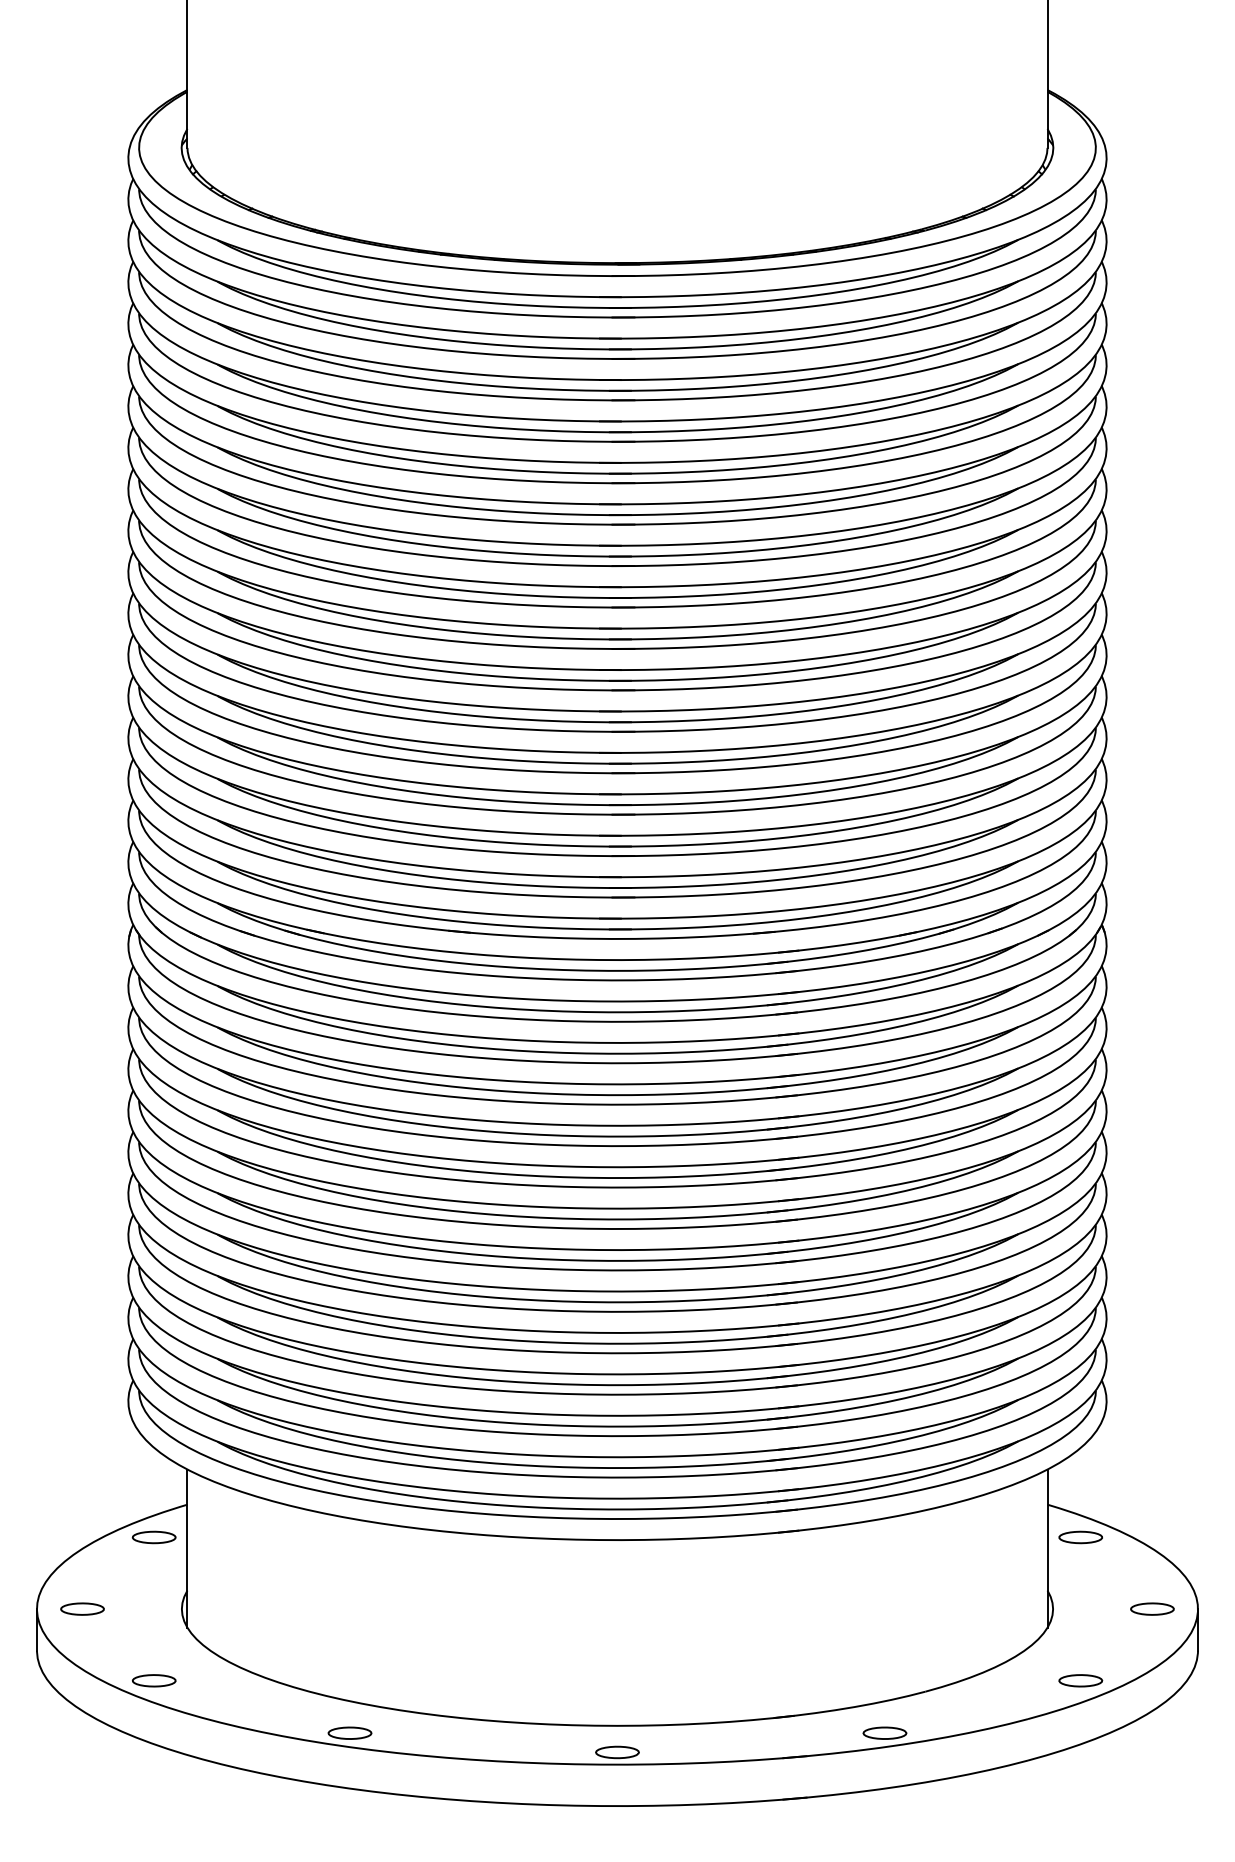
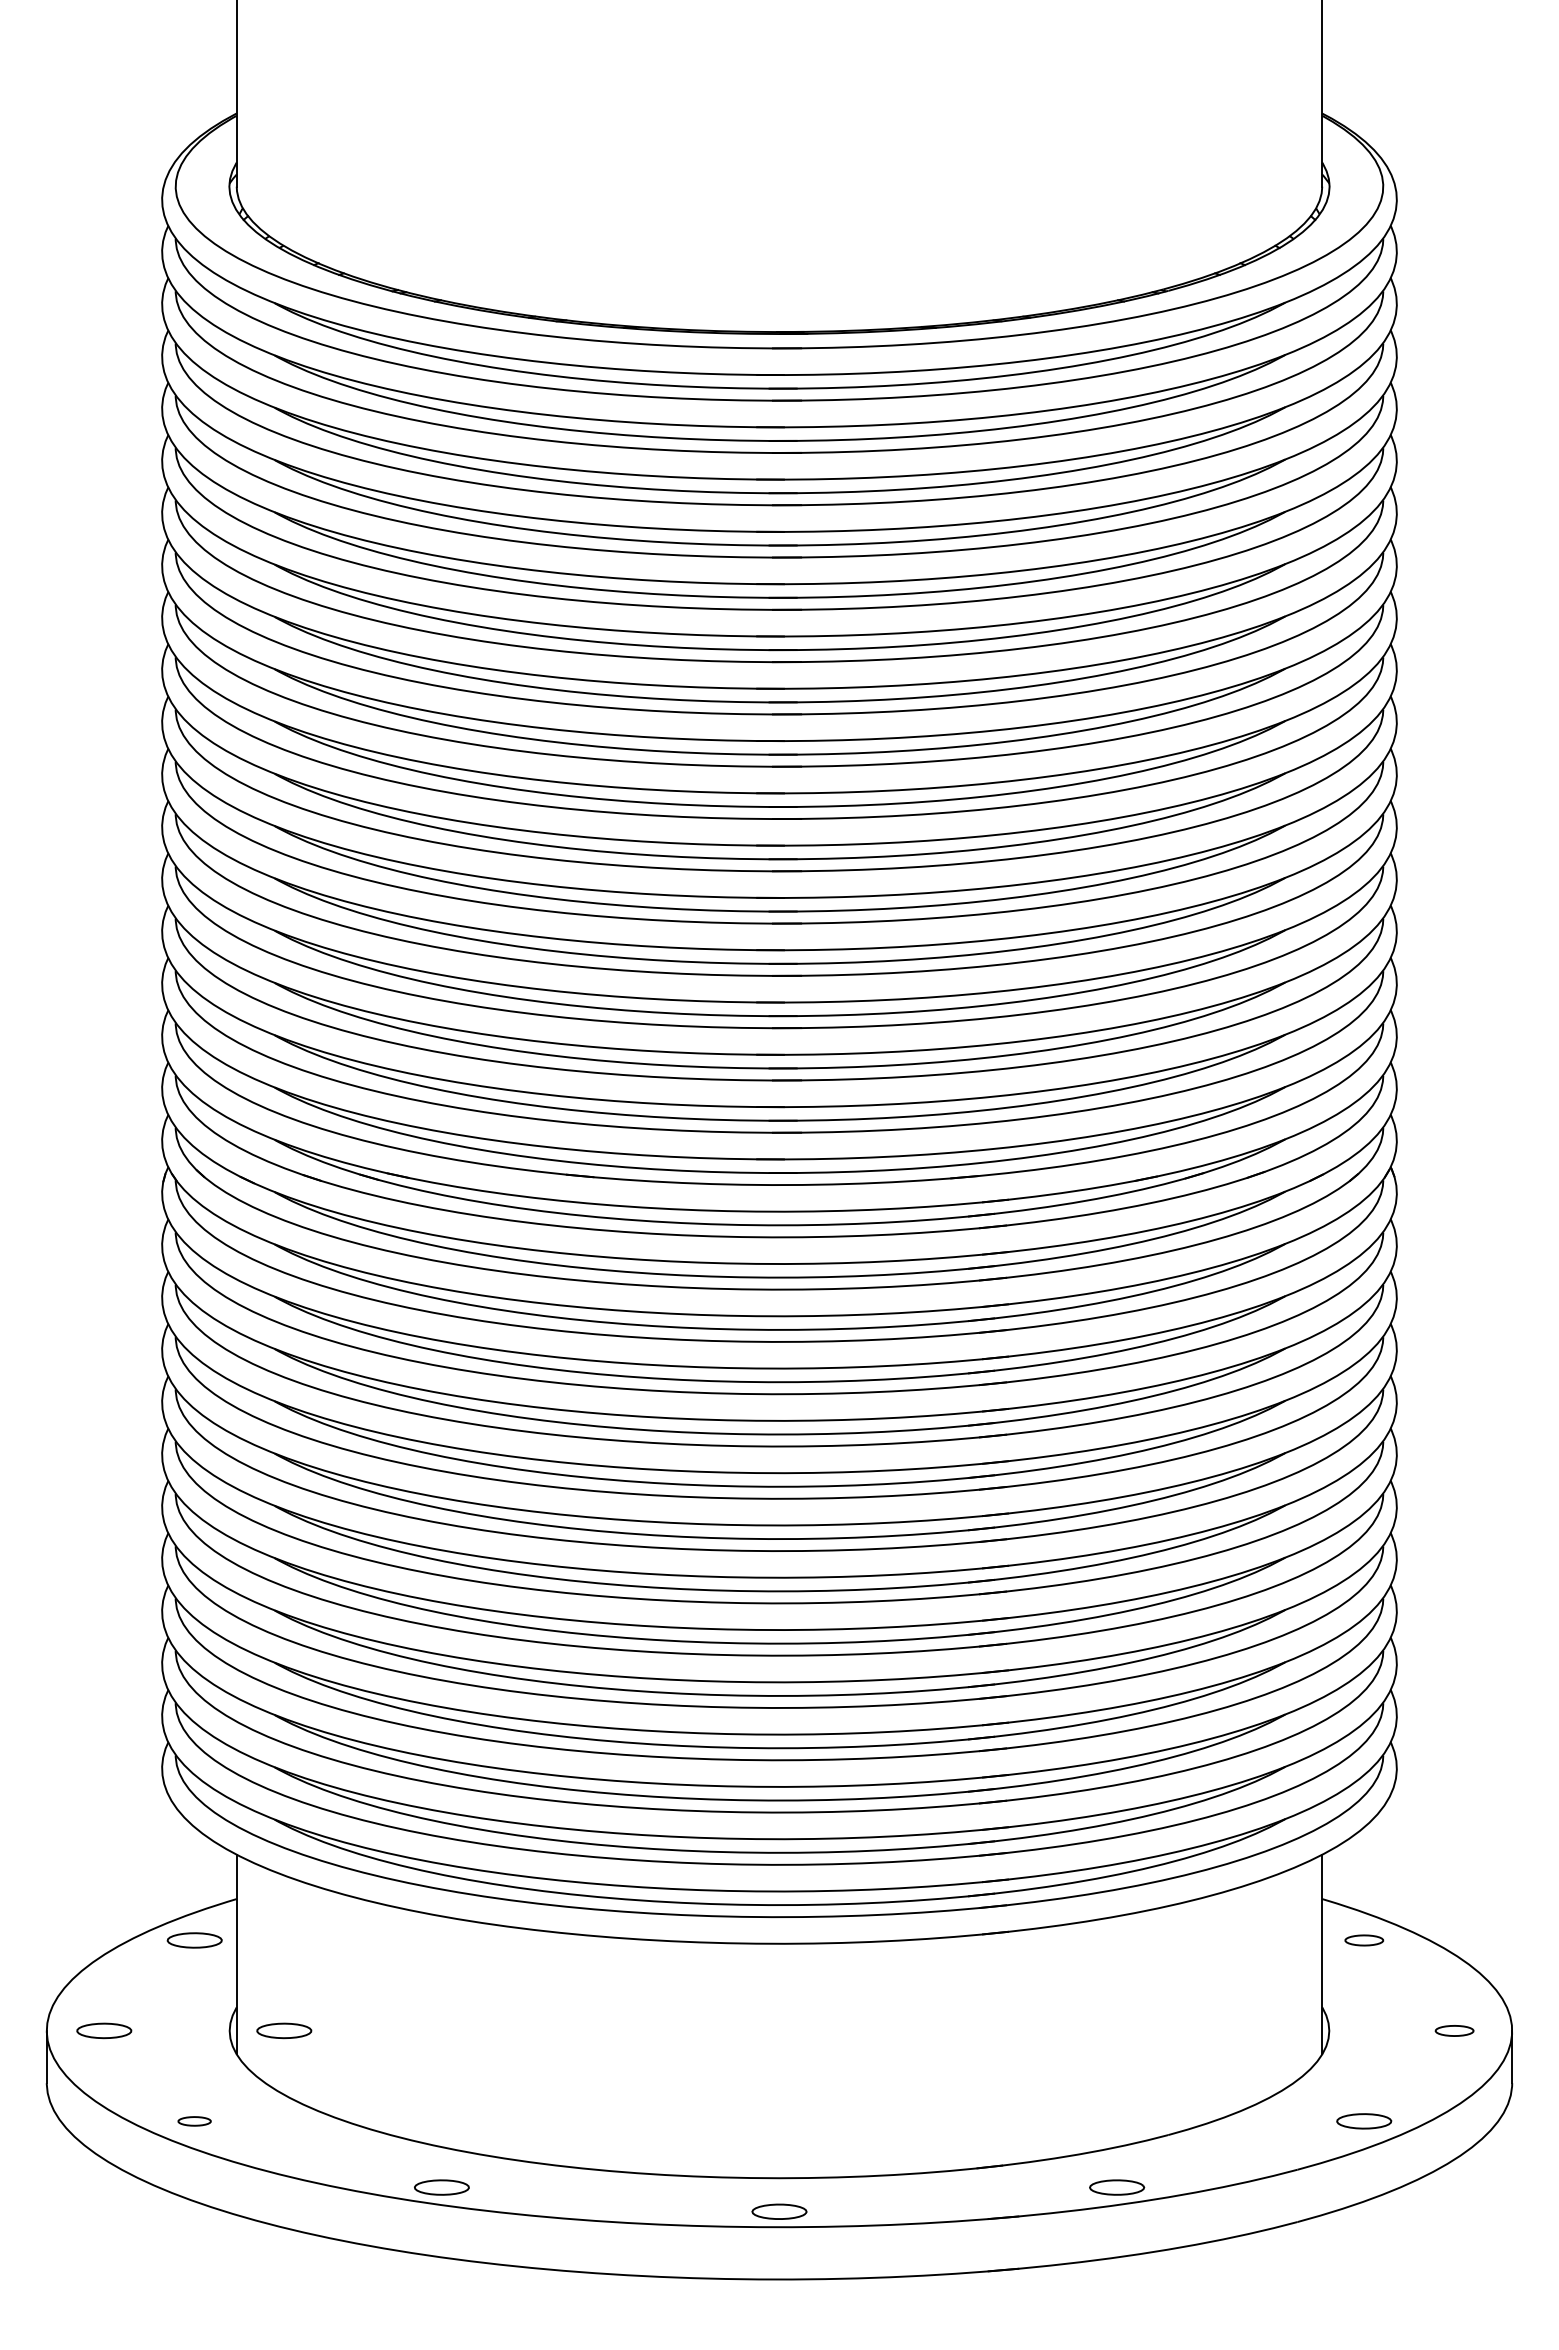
part: (1080, 1537) -> (1364, 1940), size x0.7
part: (225, 1608) -> (284, 2030), added
part: (1152, 1608) -> (1454, 2030), size x0.7
part: (154, 1680) -> (194, 2121), size x0.6

